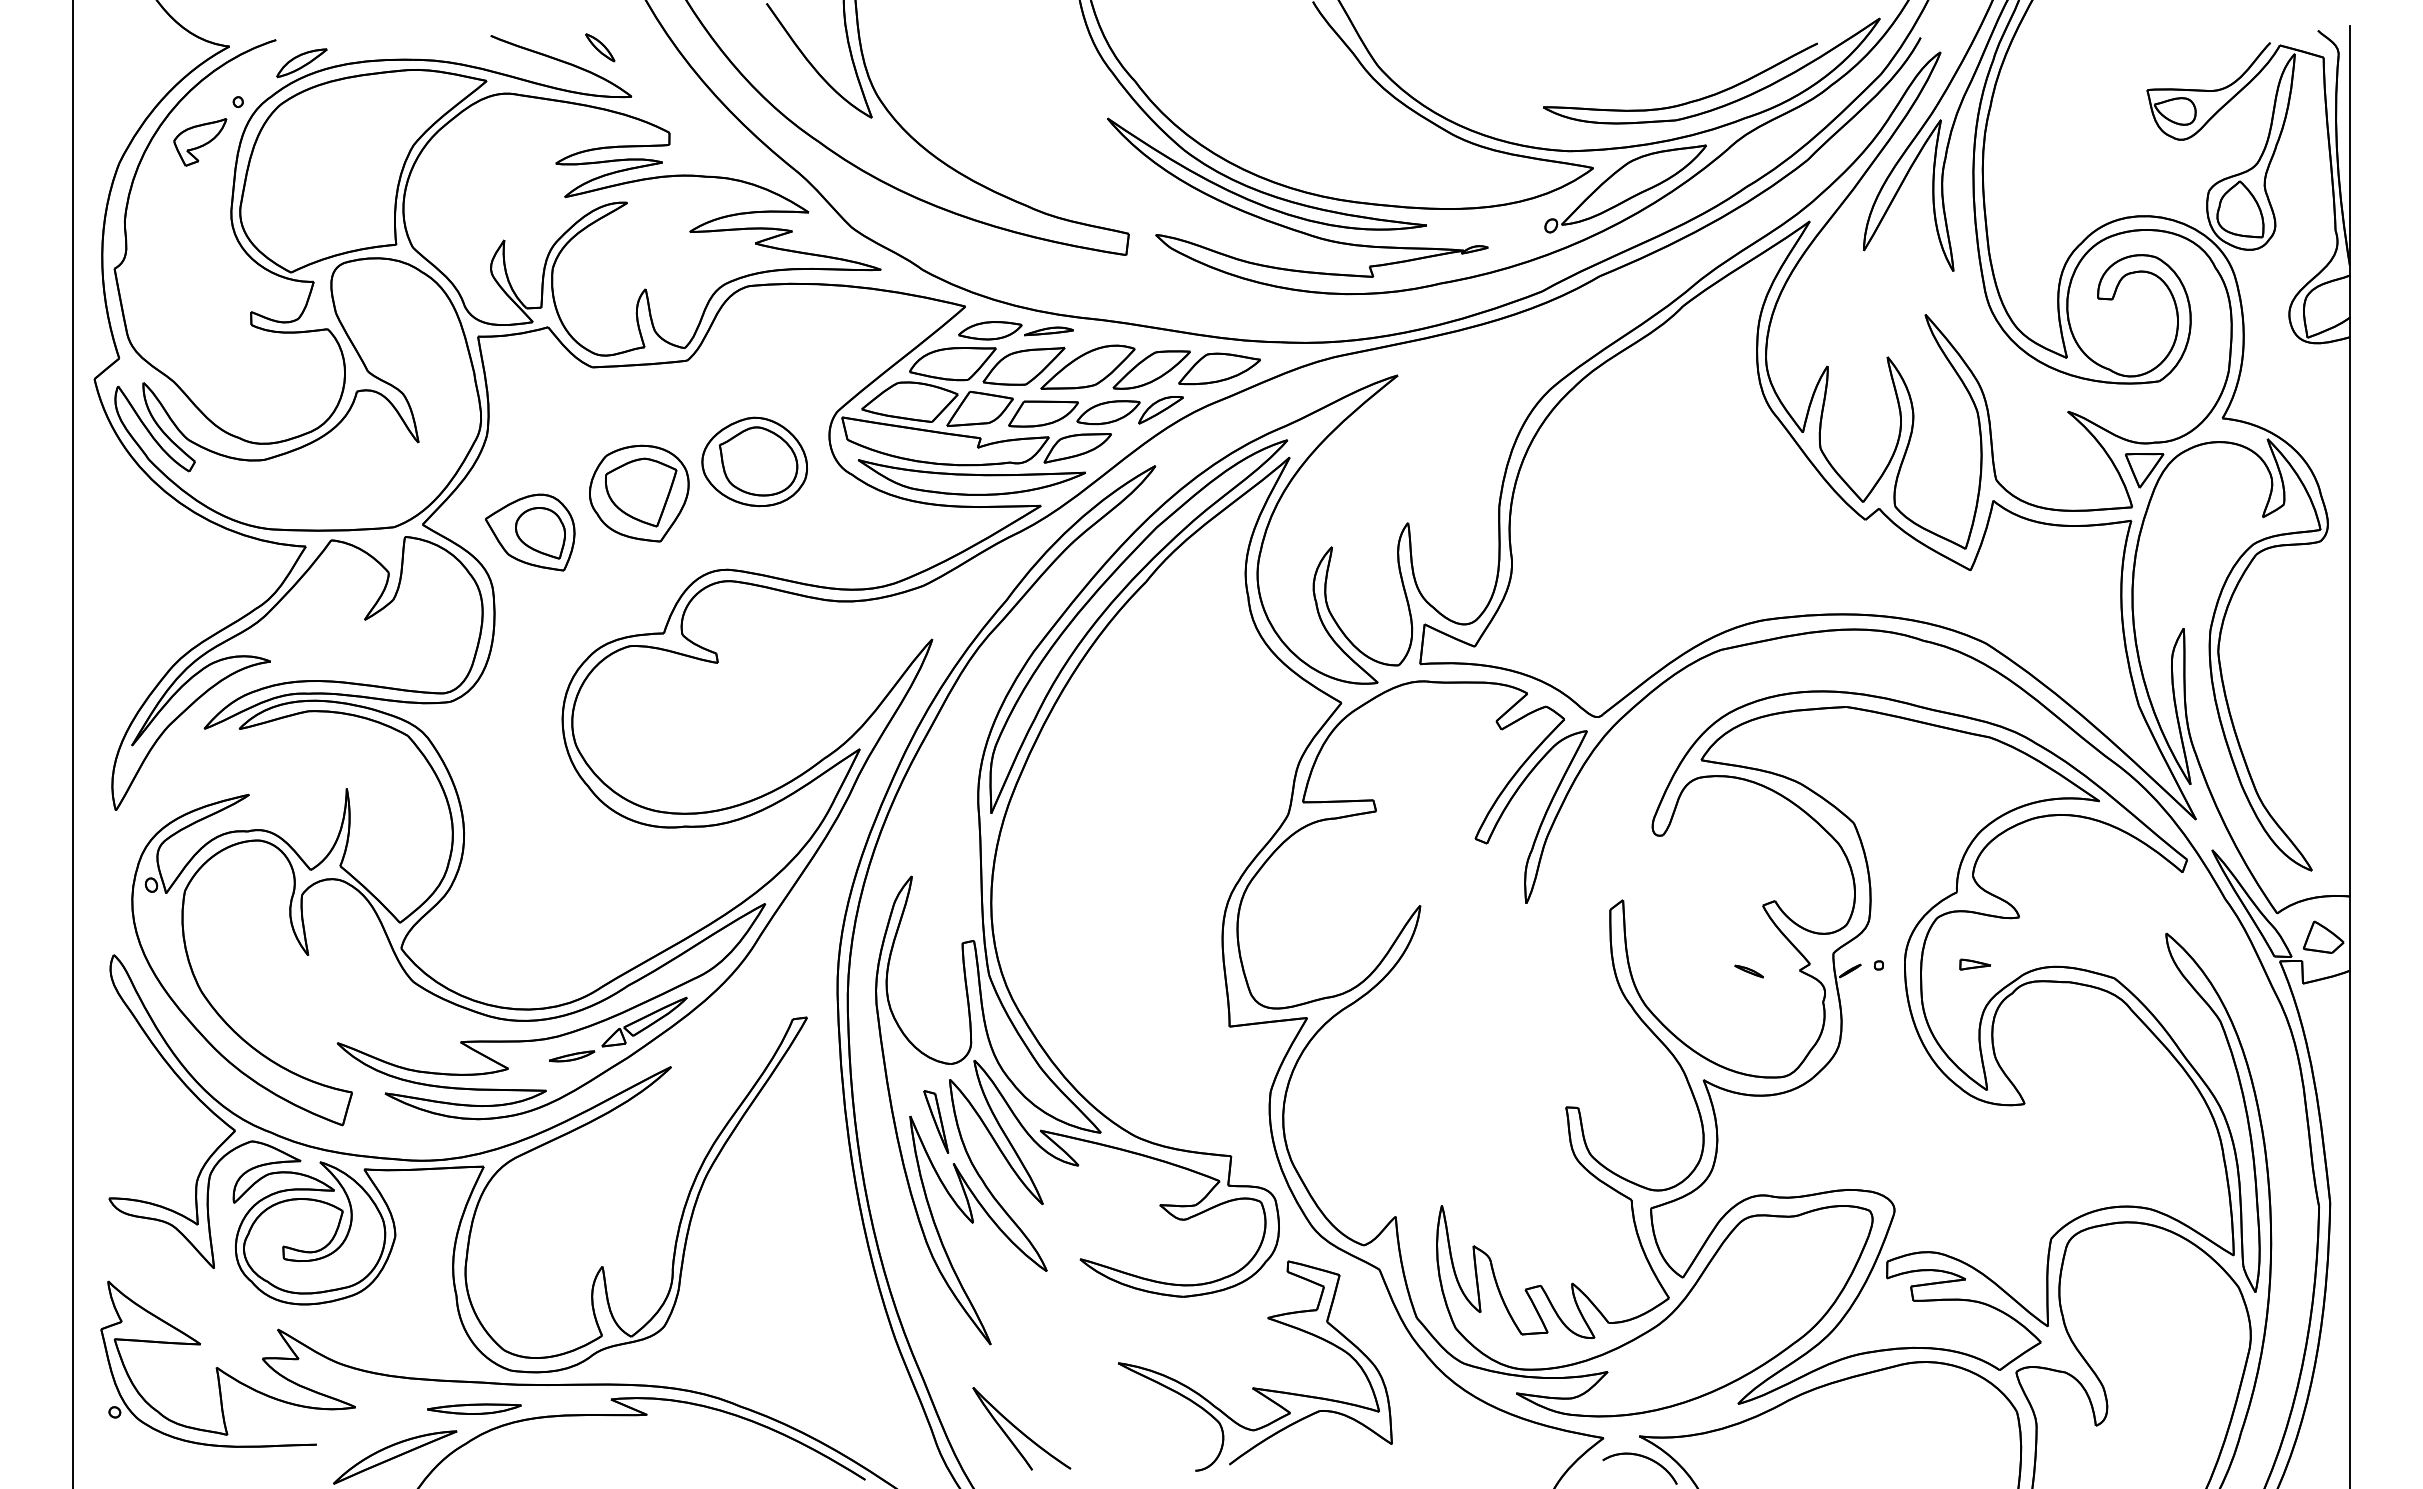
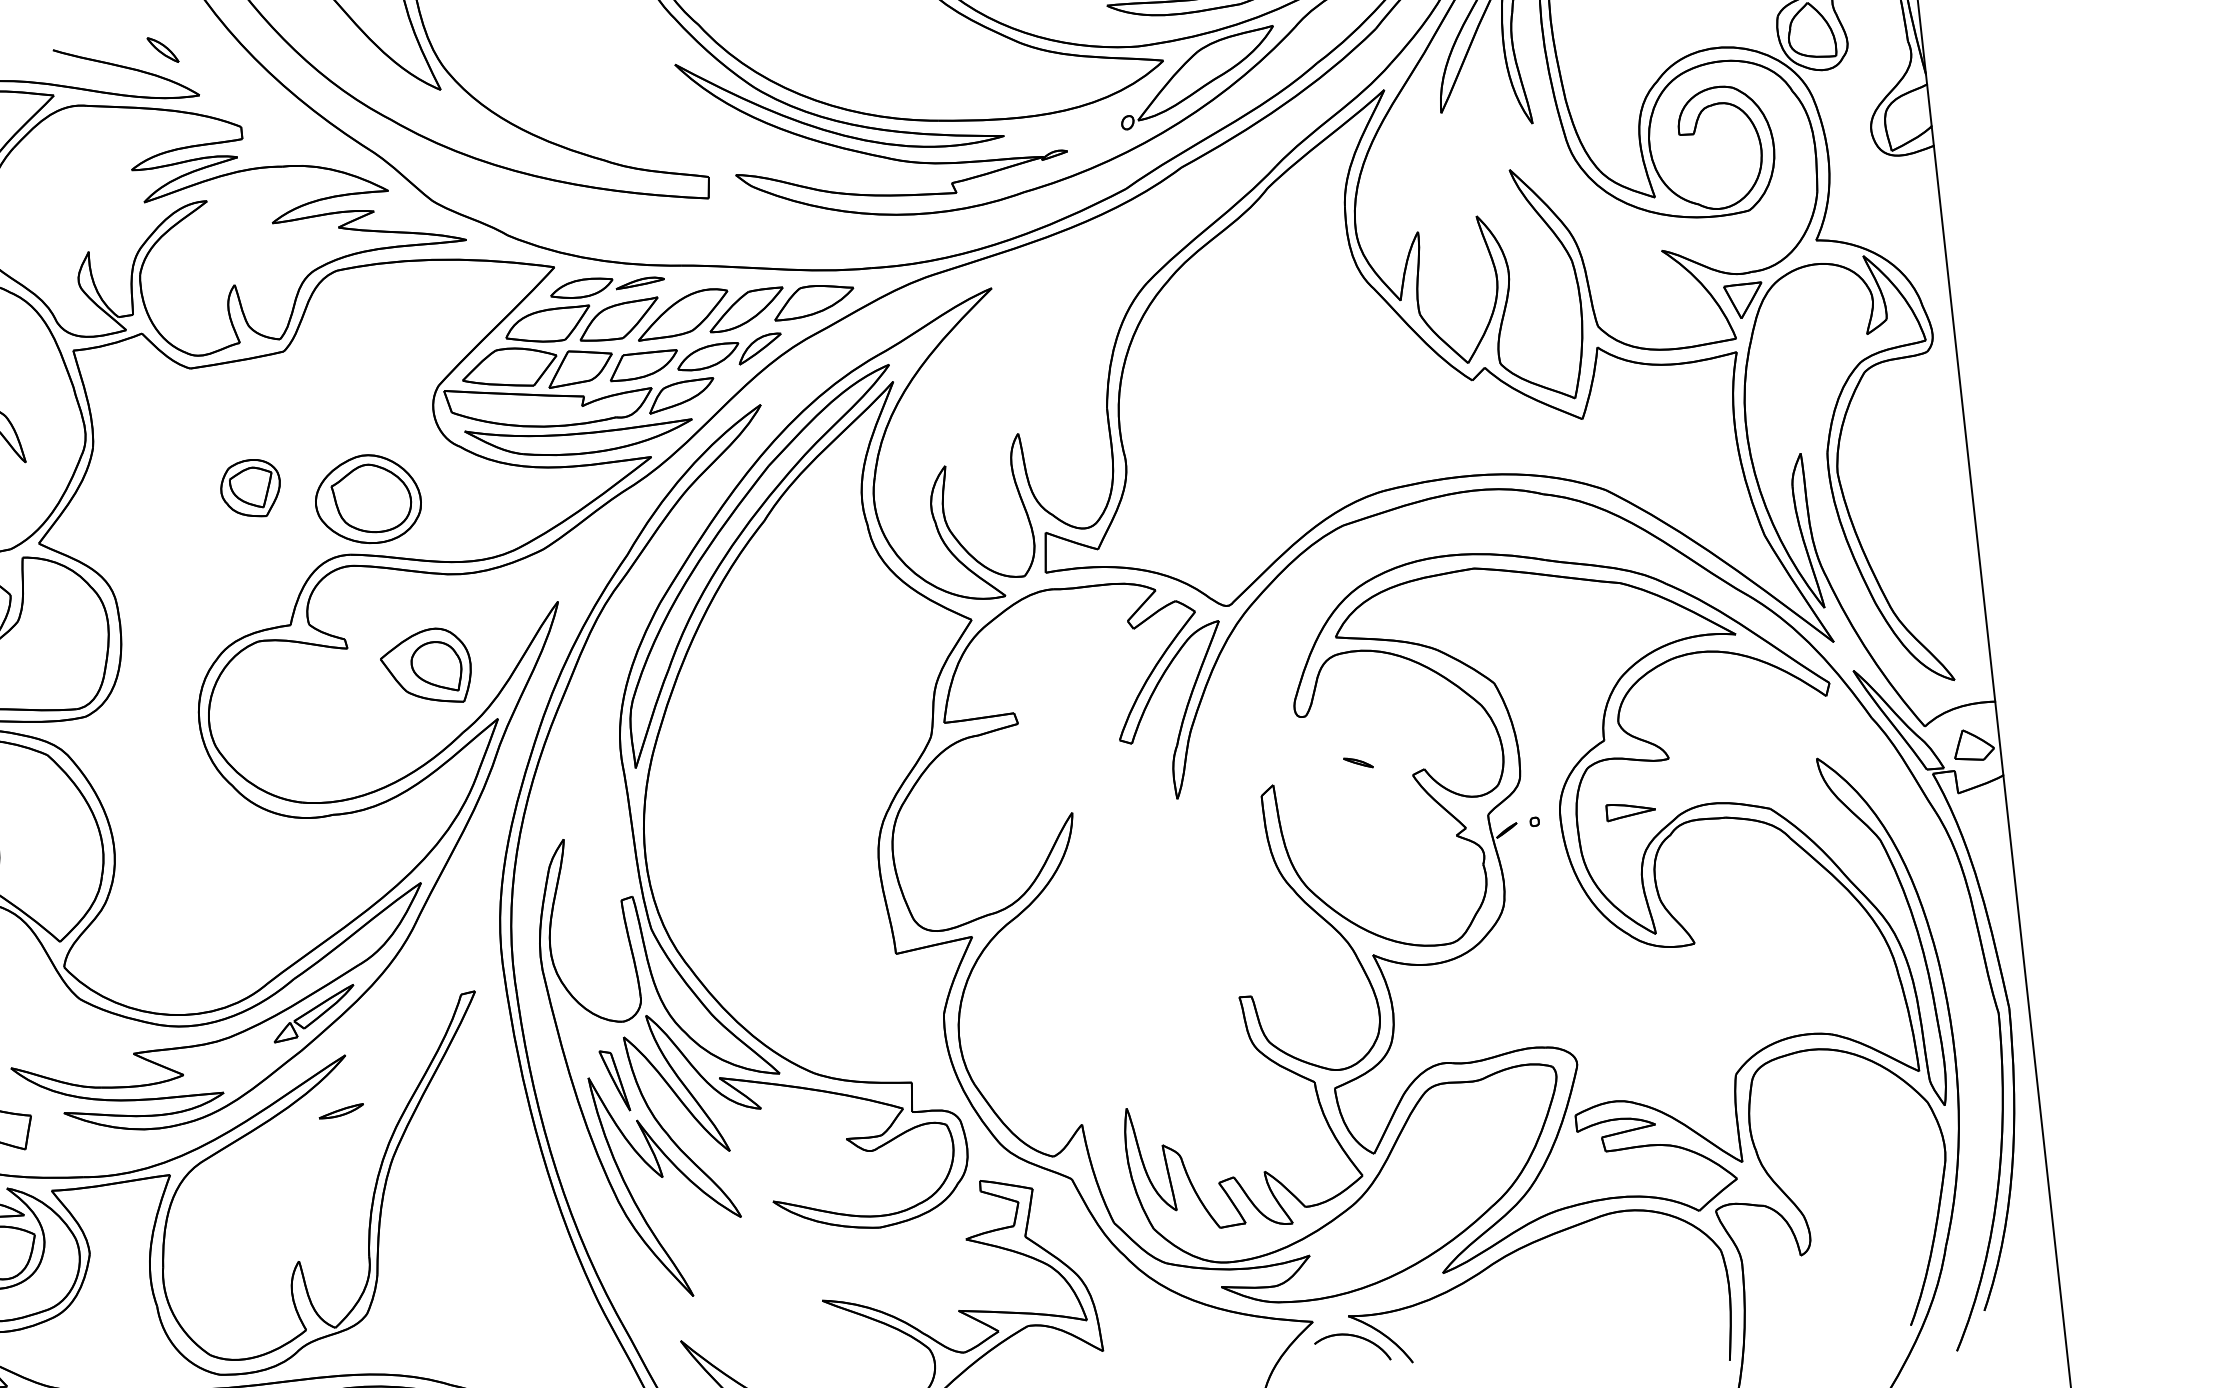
part: (754, 461) -> (367, 499), moved
part: (639, 493) -> (250, 488), size x0.6
part: (530, 532) -> (426, 667), moved
part: (1974, 964) -> (1629, 810), size x1.6
part: (1748, 971) -> (1357, 763), moved
part: (572, 1056) -> (341, 1111), moved

